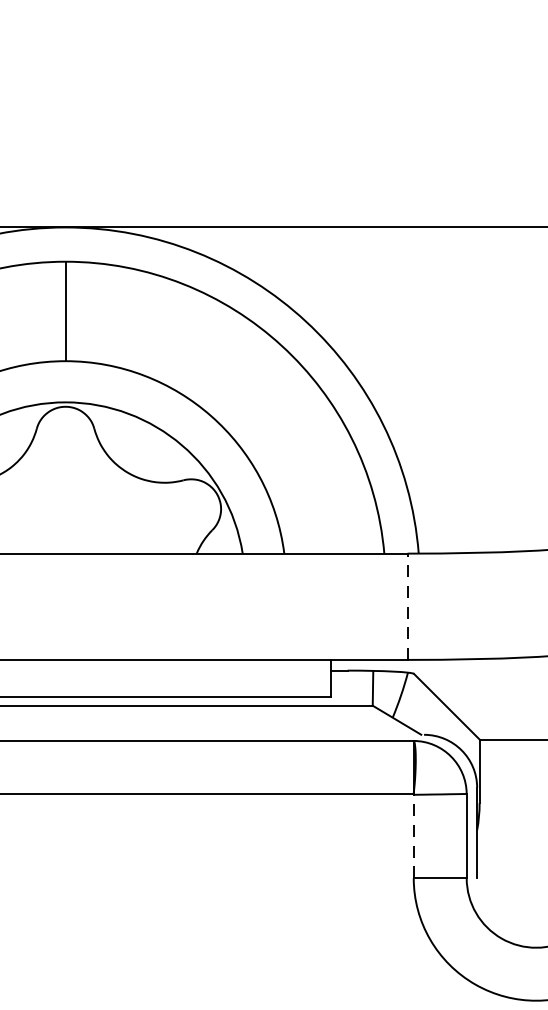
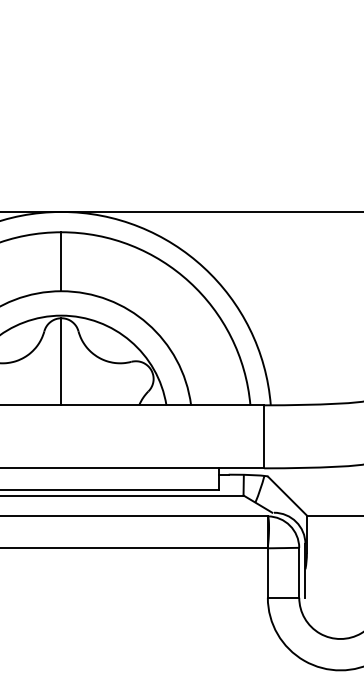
line: (65, 479) -> (61, 361), added
line: (408, 606) -> (264, 436), dashed -> solid
line: (413, 835) -> (267, 572), dashed -> solid

